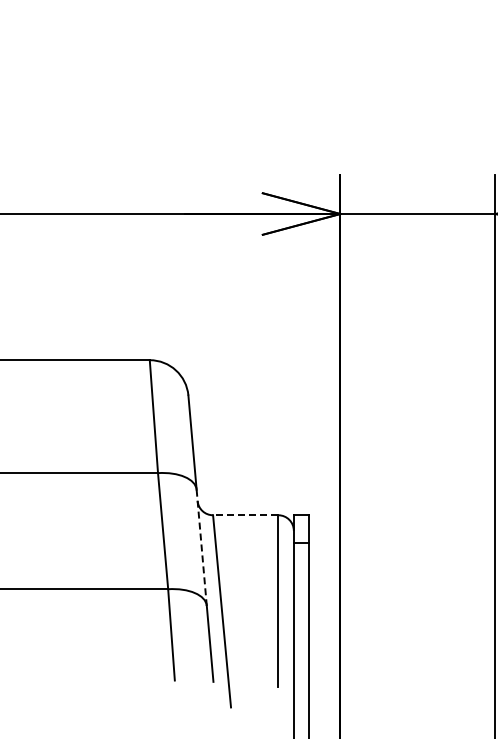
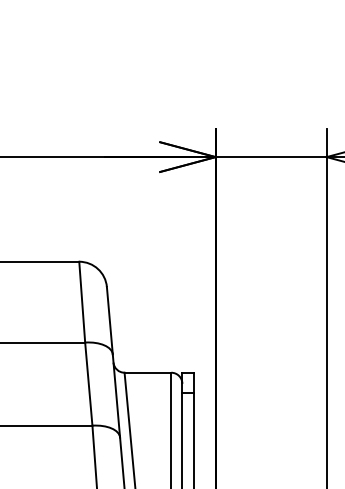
line: (245, 515) -> (147, 372), dashed -> solid
line: (201, 548) -> (116, 396), dashed -> solid

